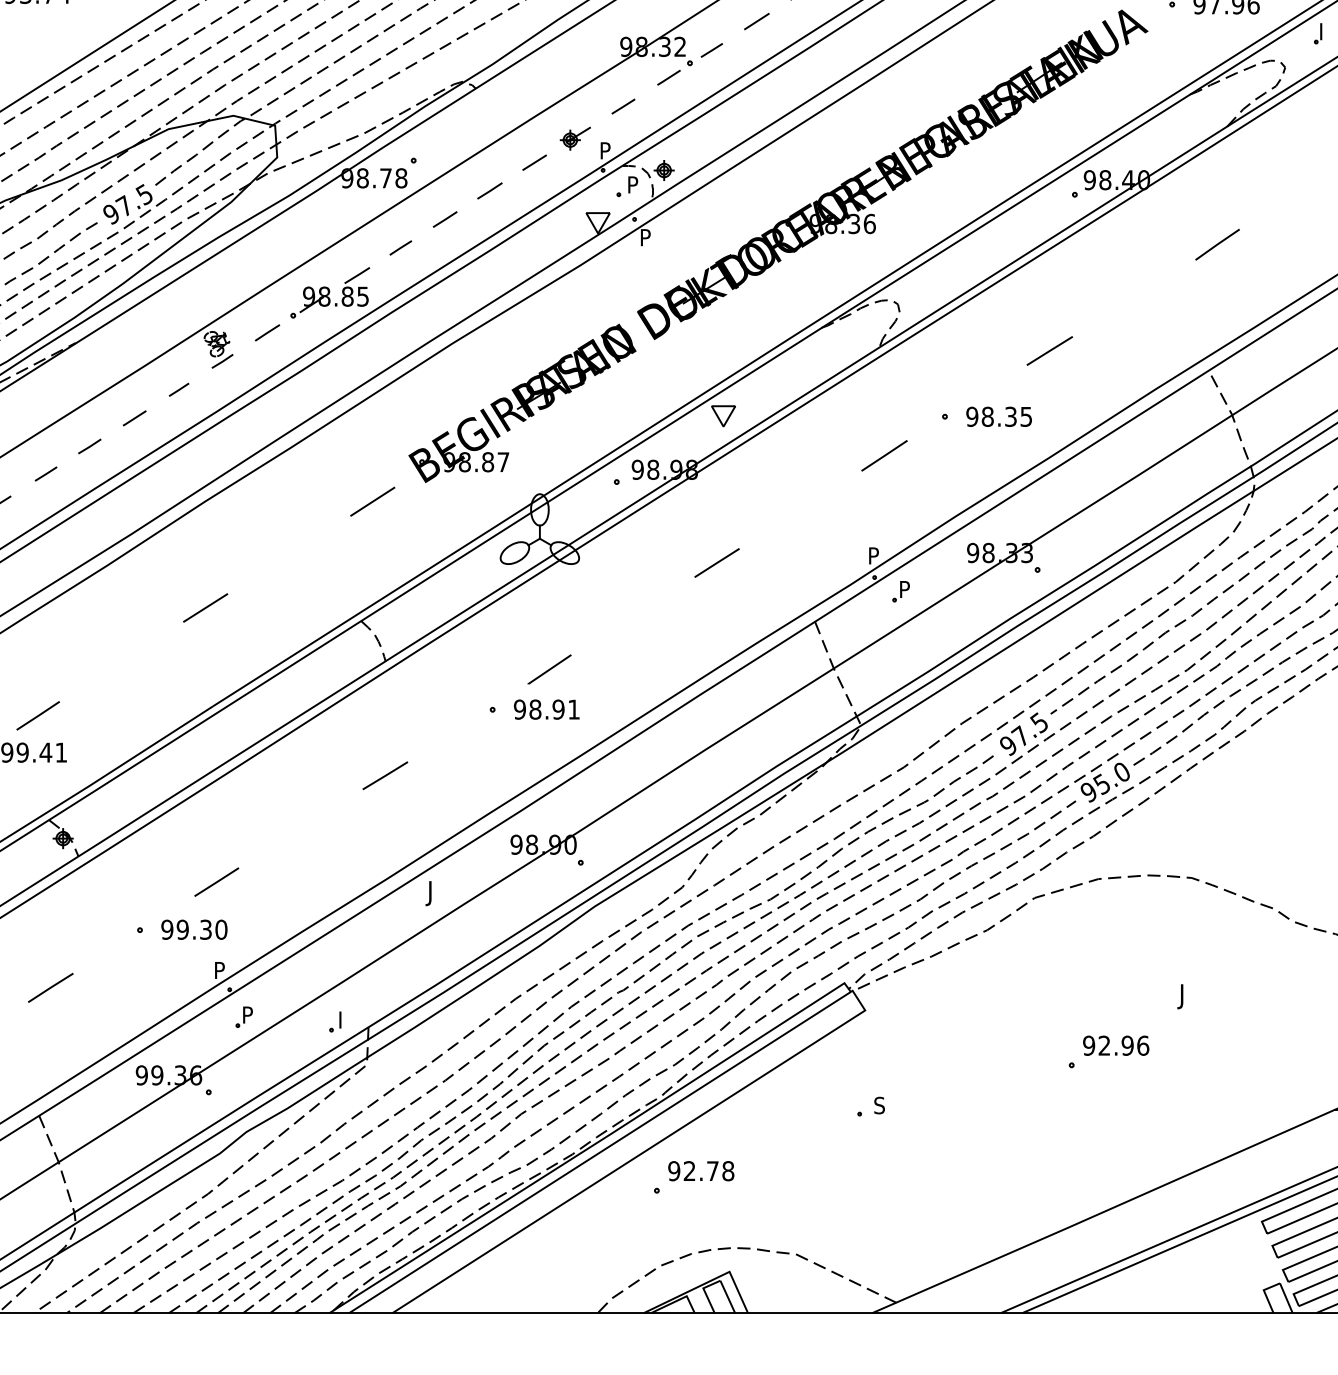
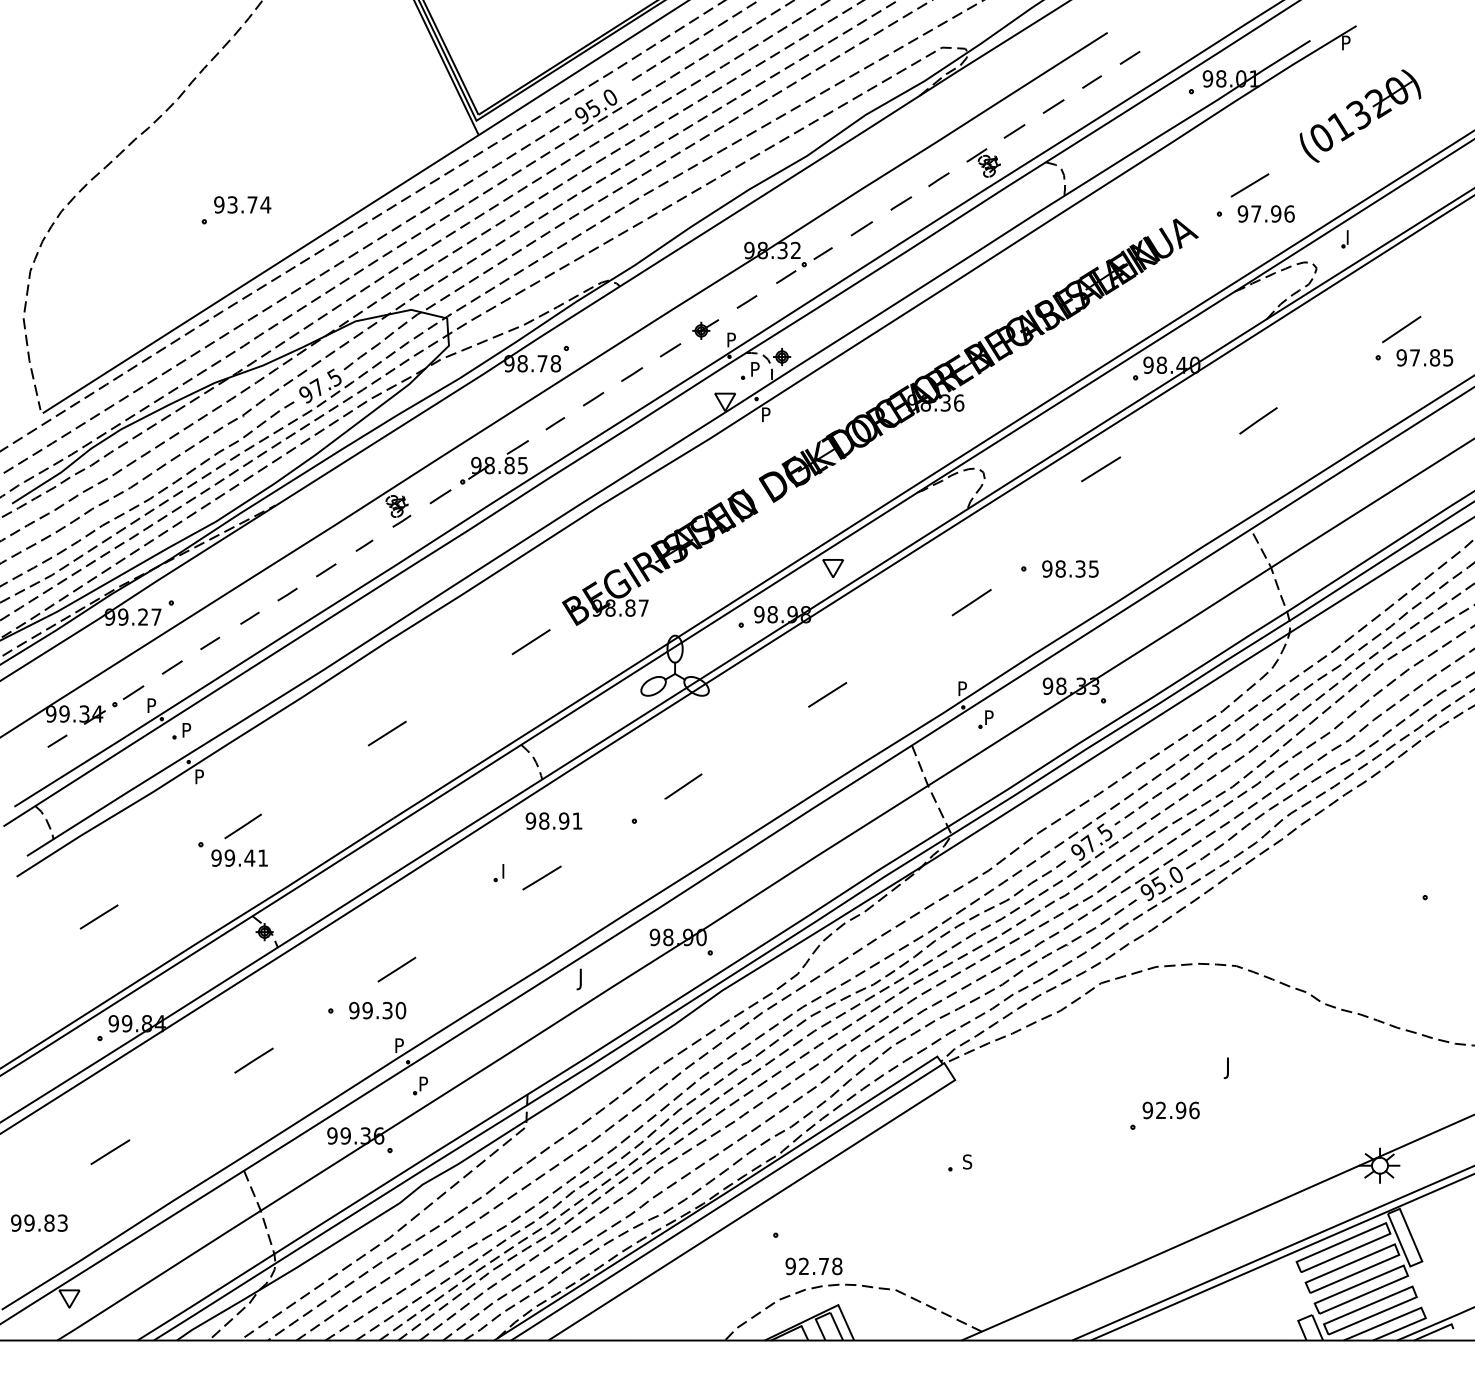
line: (1050, 351) -> (1101, 469), moved
text: (546, 708) -> (553, 820), moved
part: (334, 1022) -> (498, 873), moved
text: (700, 1171) -> (813, 1266), moved

